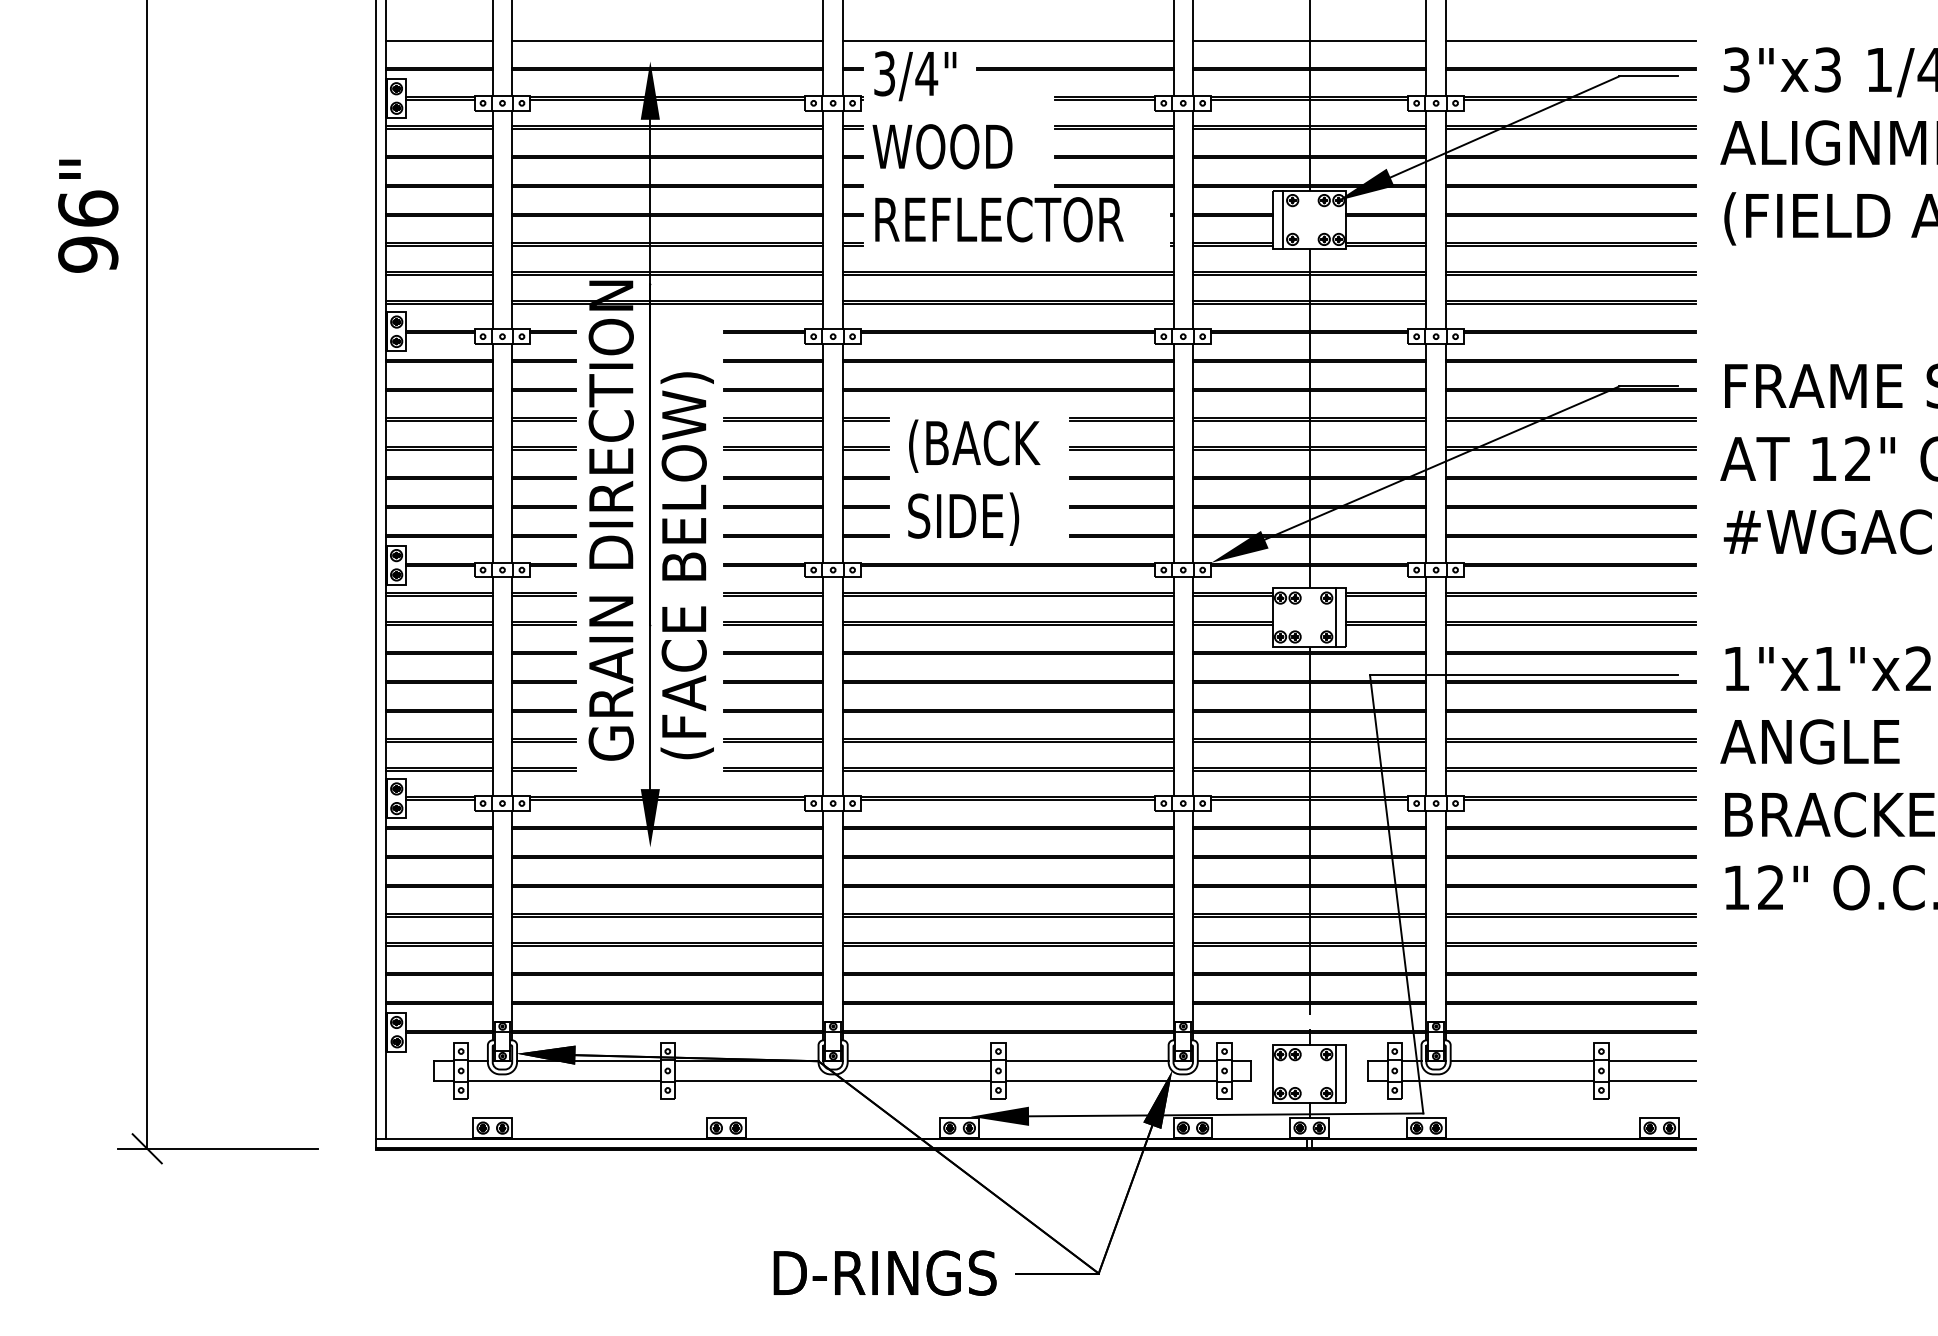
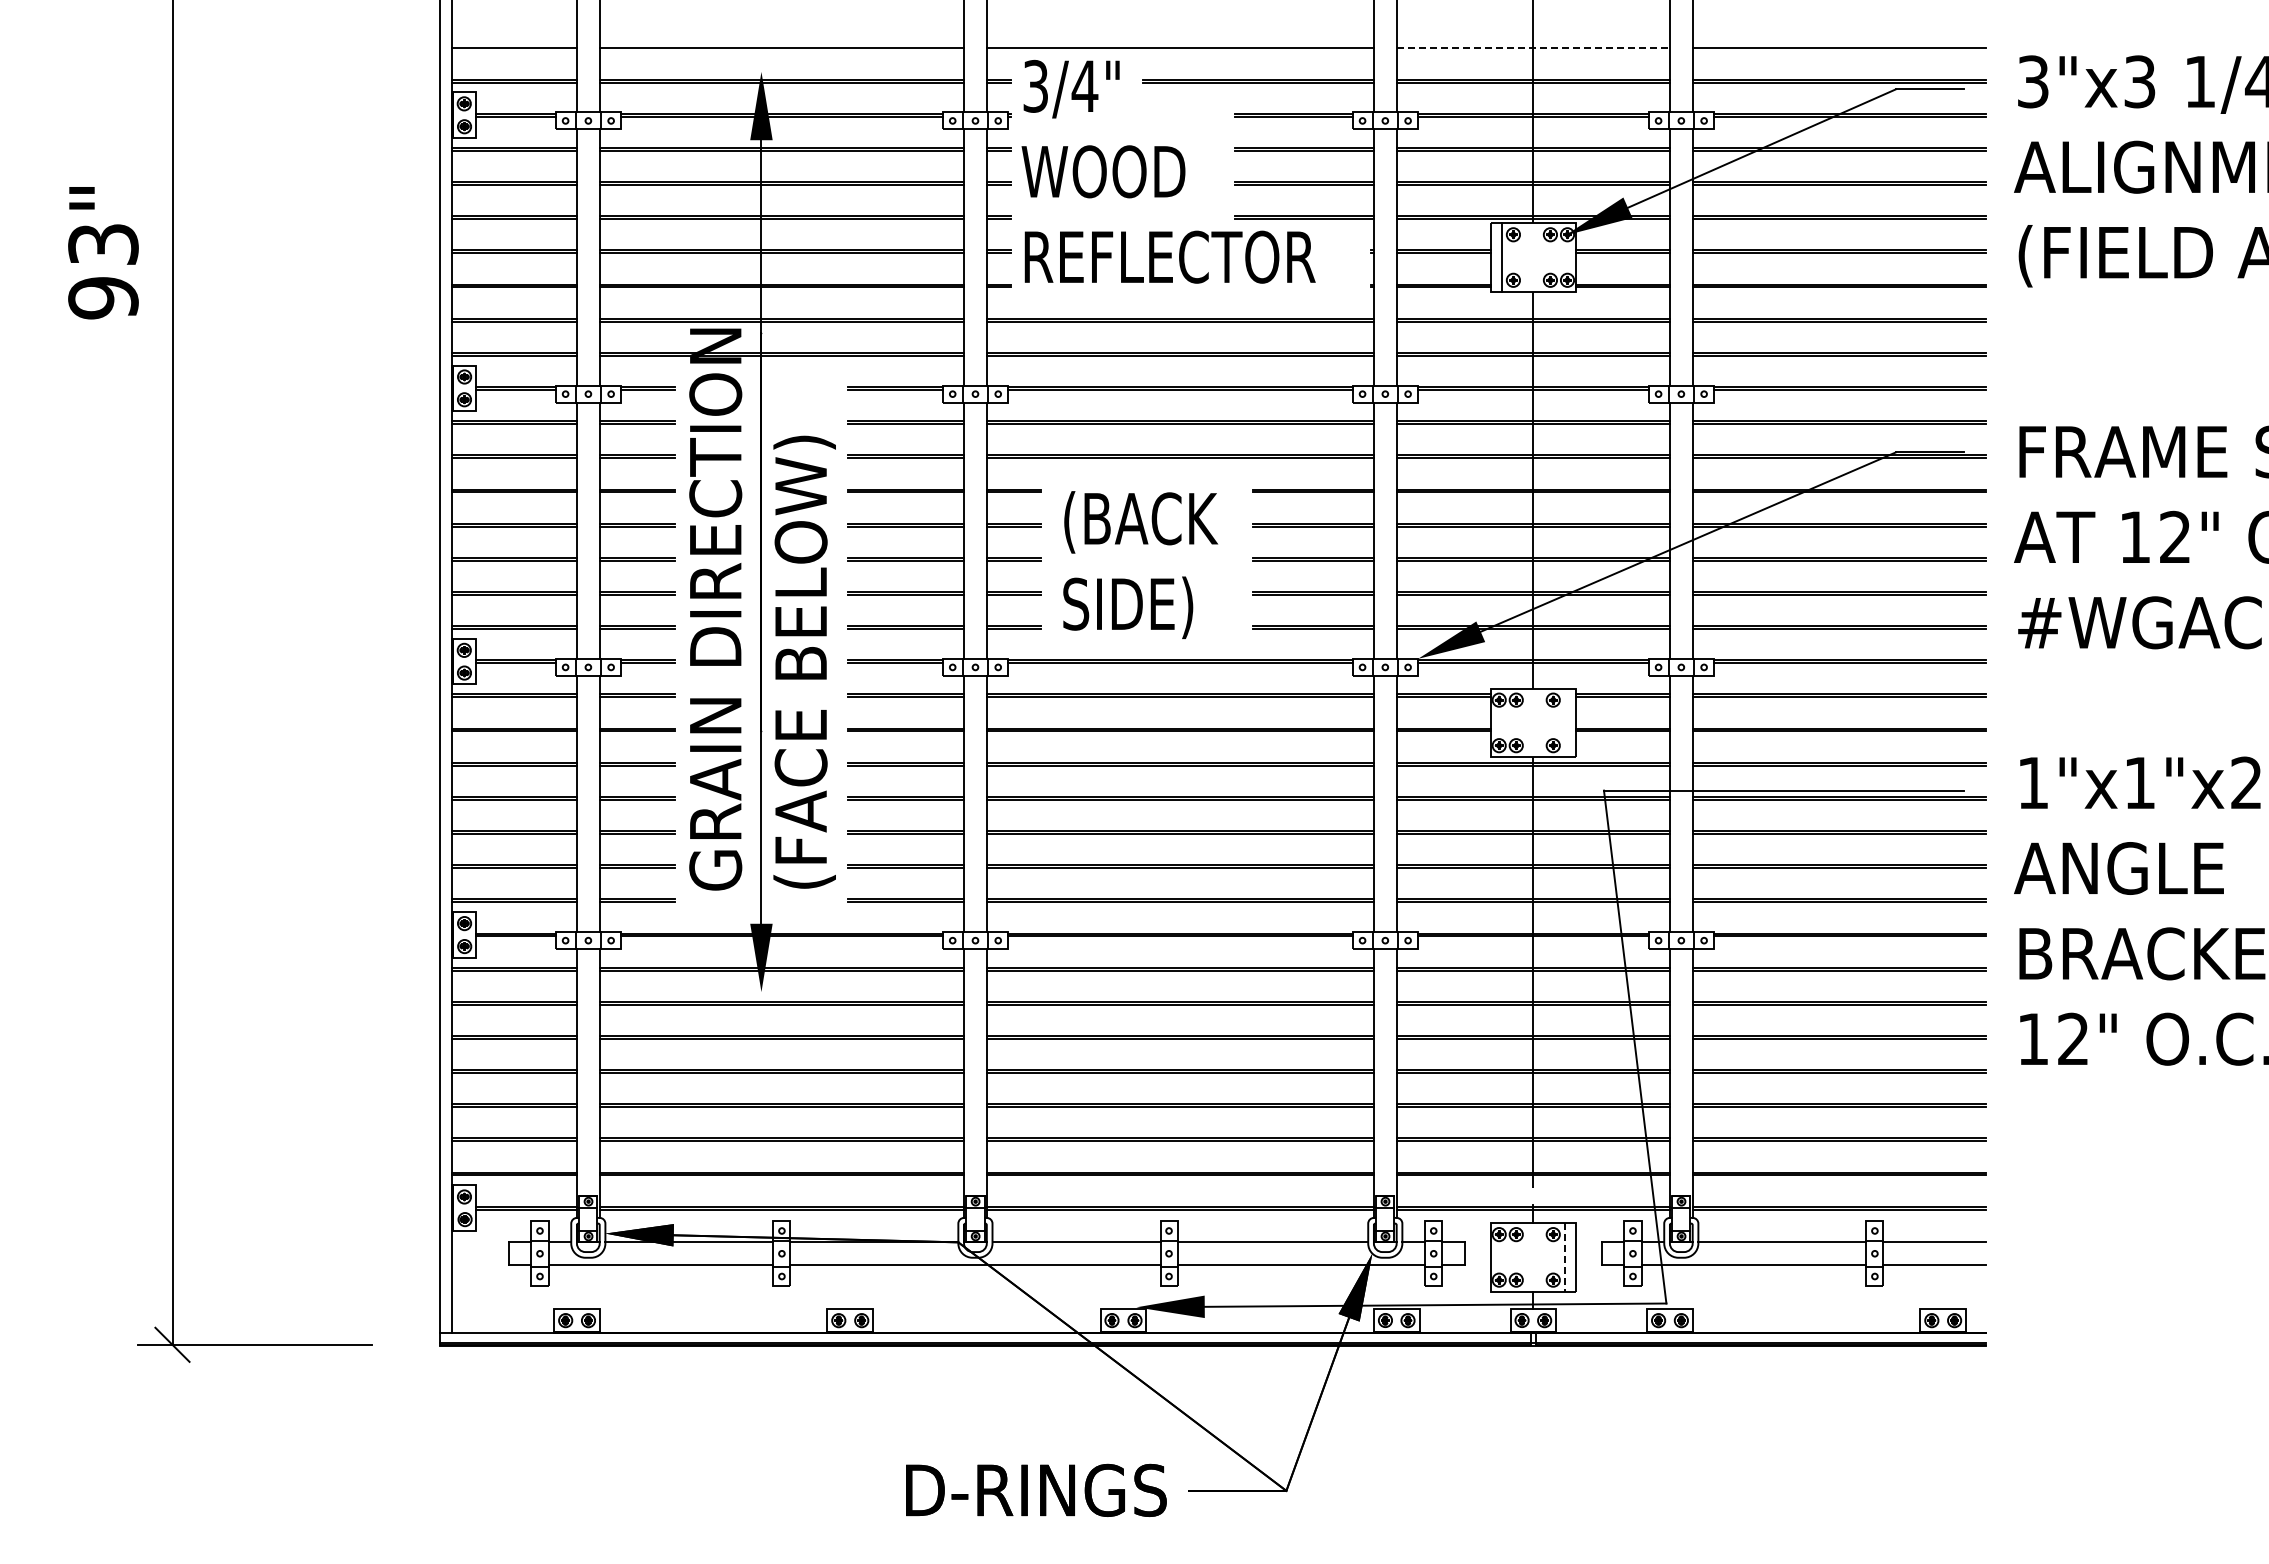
line: (1309, 41) -> (1533, 48), solid -> dashed
text: (88, 208) -> (103, 243), 96" -> 93"
line: (1336, 617) -> (1564, 722), removed
line: (1336, 1074) -> (1564, 1257), solid -> dashed

